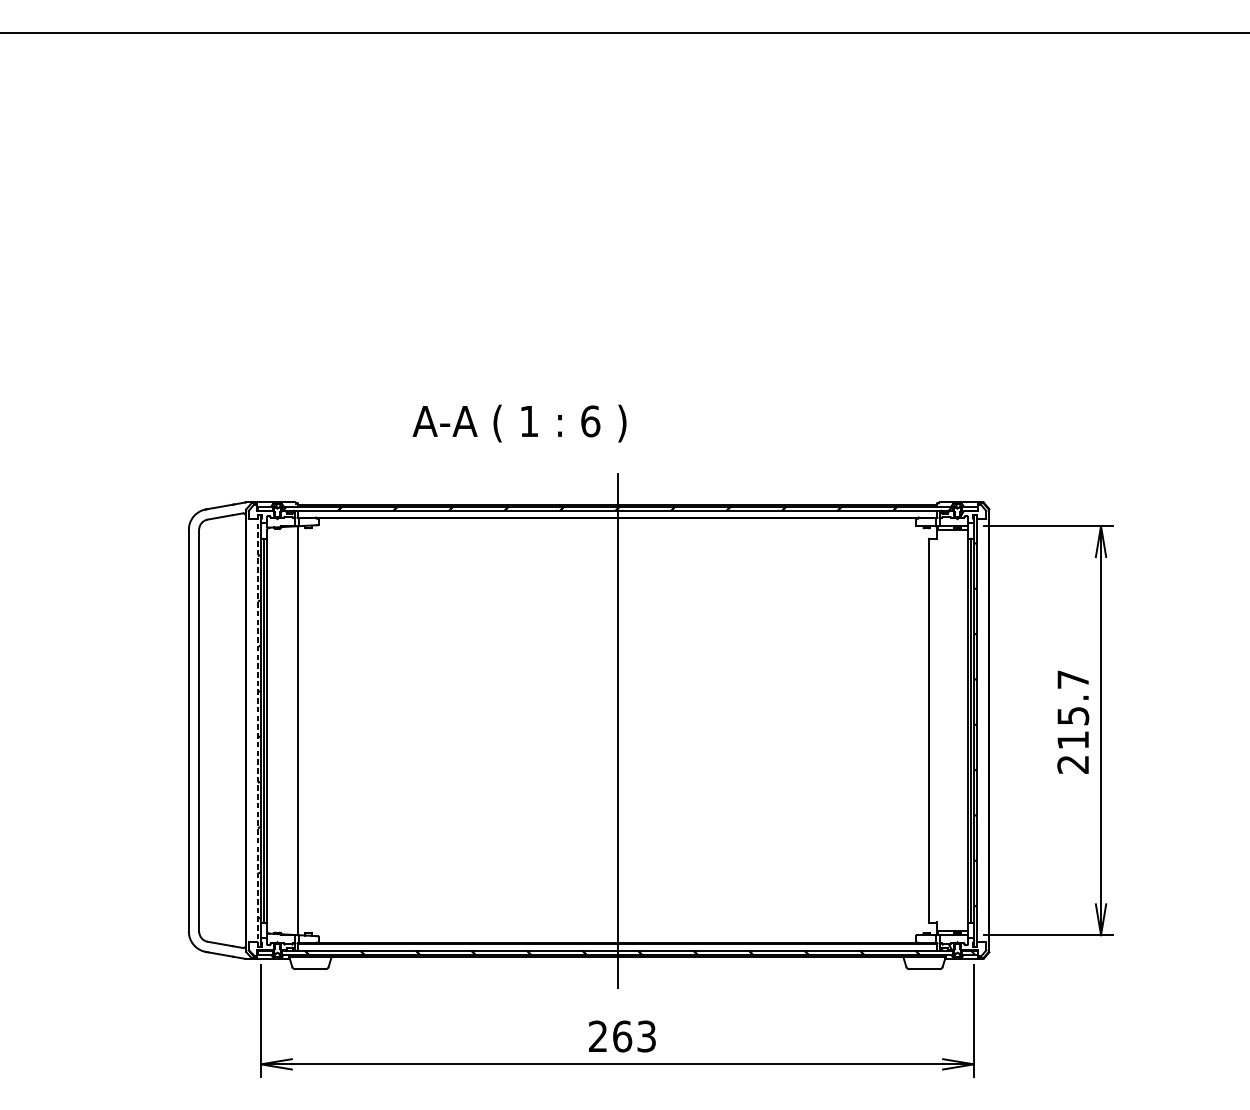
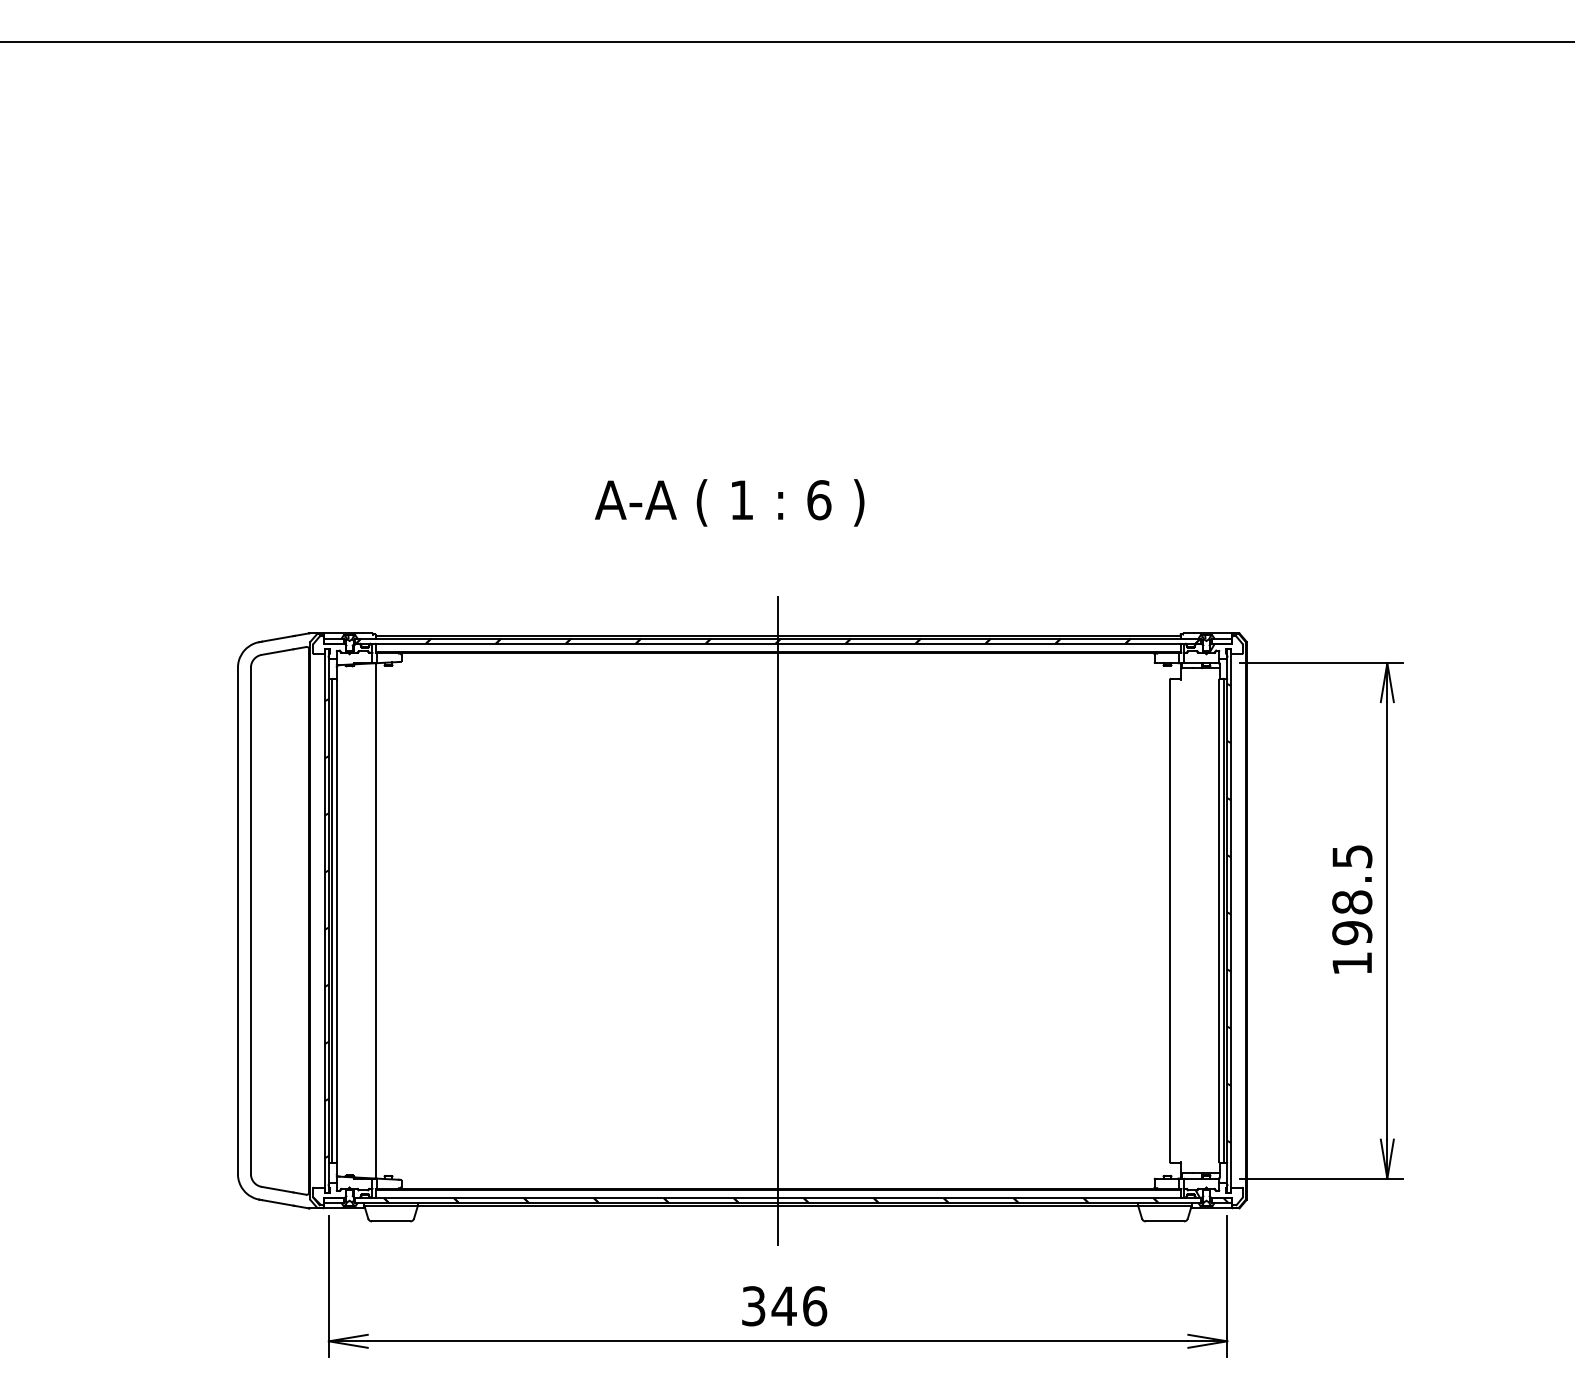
text: (519, 423) -> (729, 502), moved
text: (1073, 722) -> (1352, 910), 215.7 -> 198.5
line: (257, 730) -> (324, 920), dashed -> solid
text: (622, 1036) -> (784, 1306), 263 -> 346

